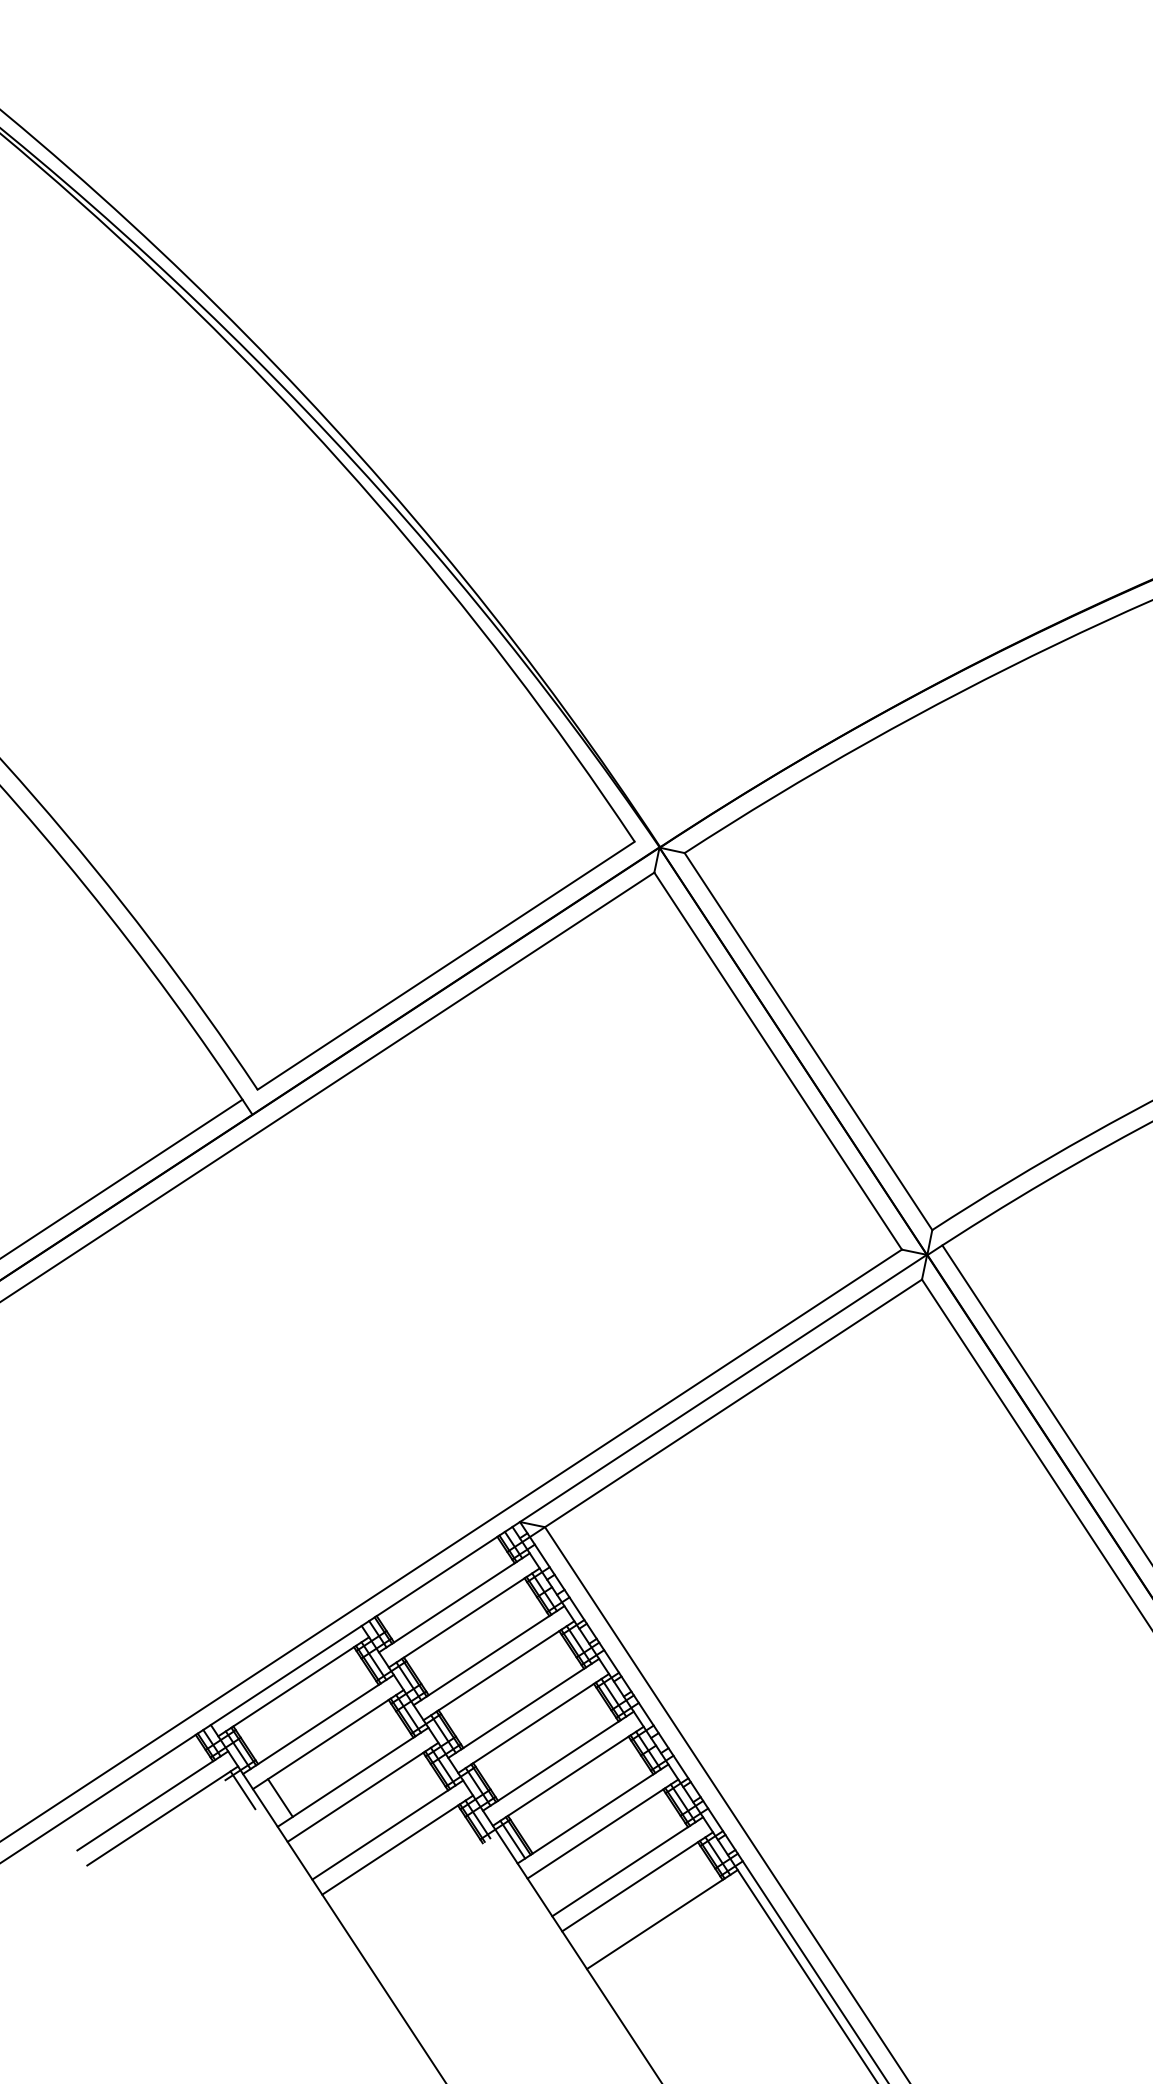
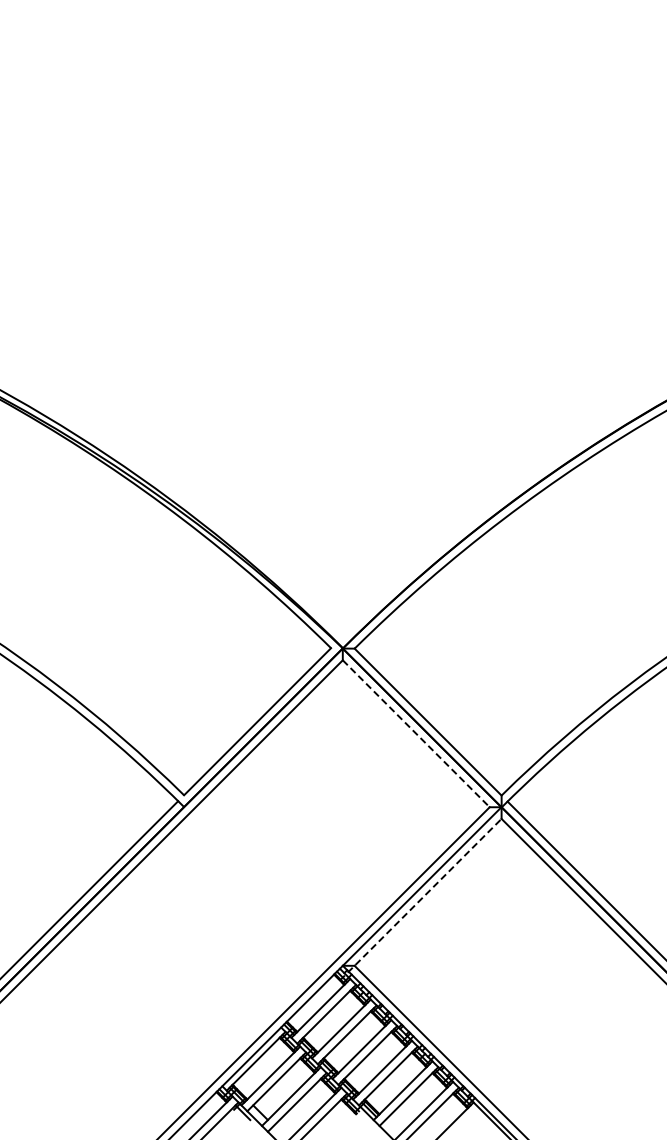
line: (778, 1060) -> (416, 733), solid -> dashed
line: (716, 1415) -> (421, 899), solid -> dashed

